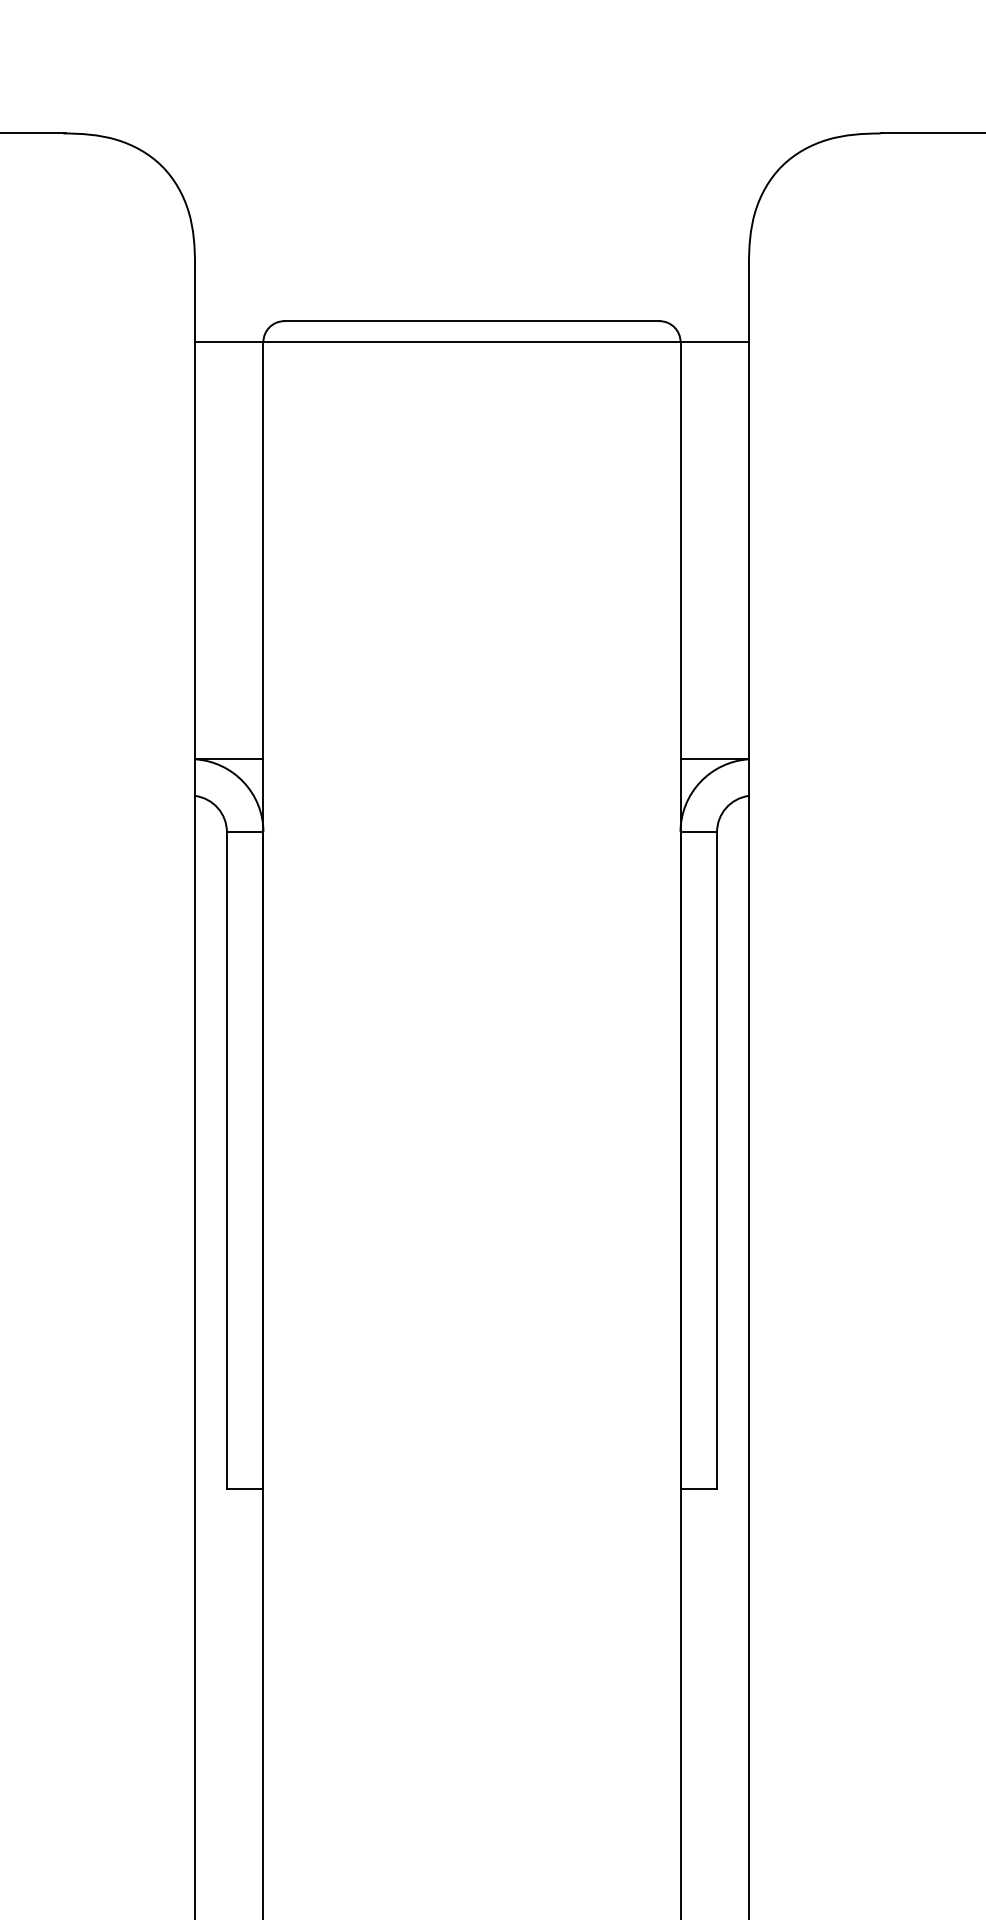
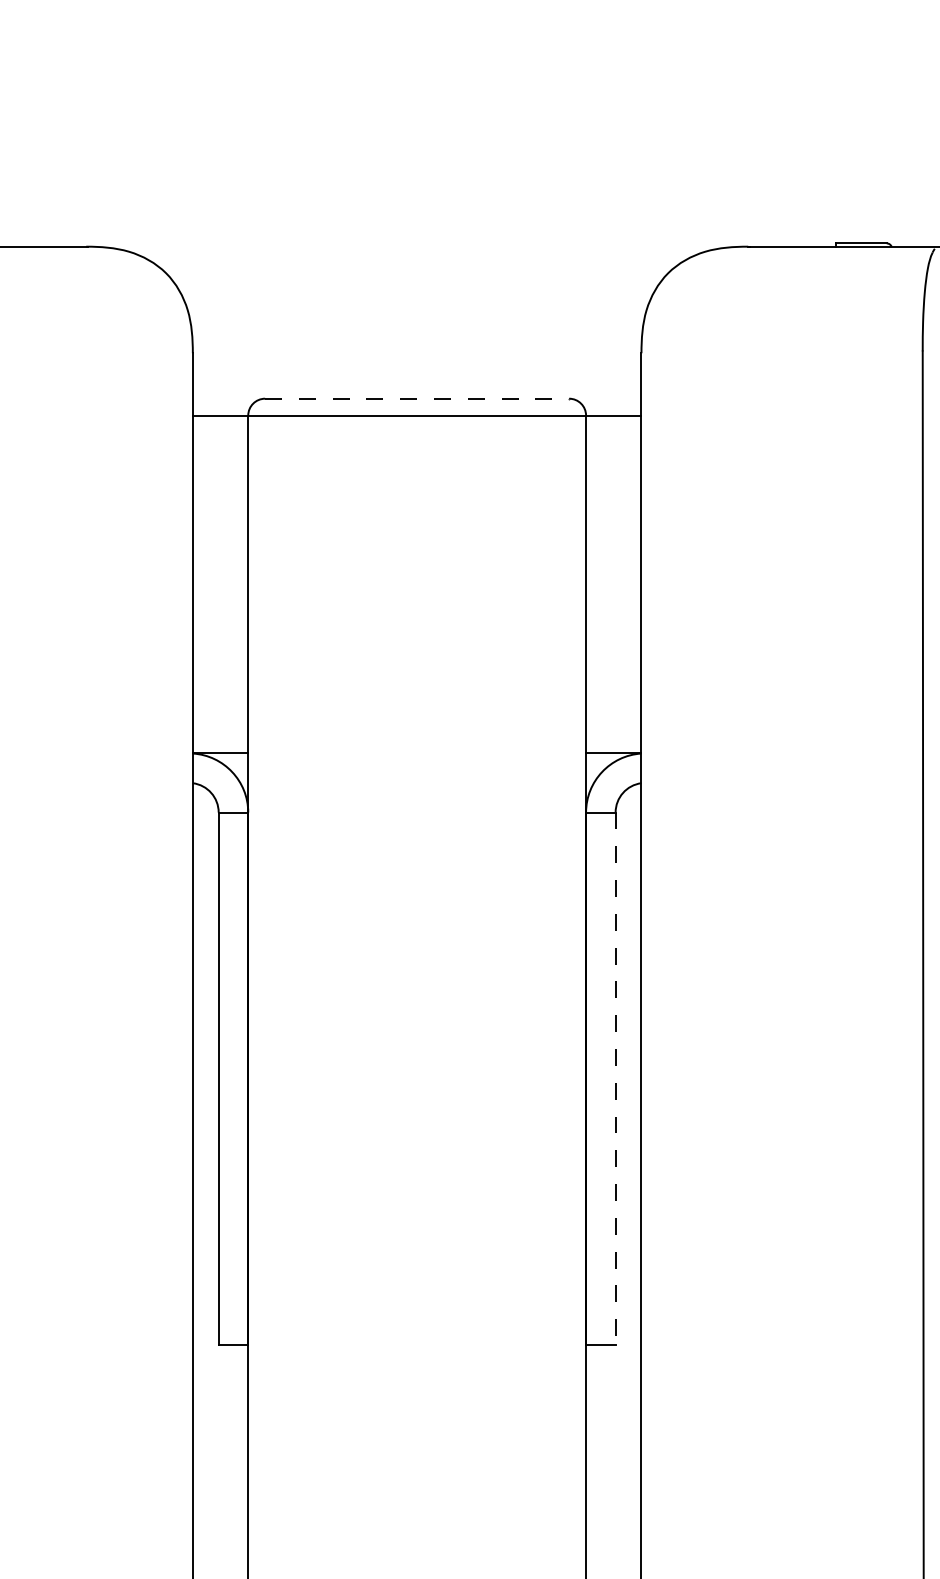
line: (472, 320) -> (417, 398), solid -> dashed
line: (716, 1161) -> (615, 1079), solid -> dashed

